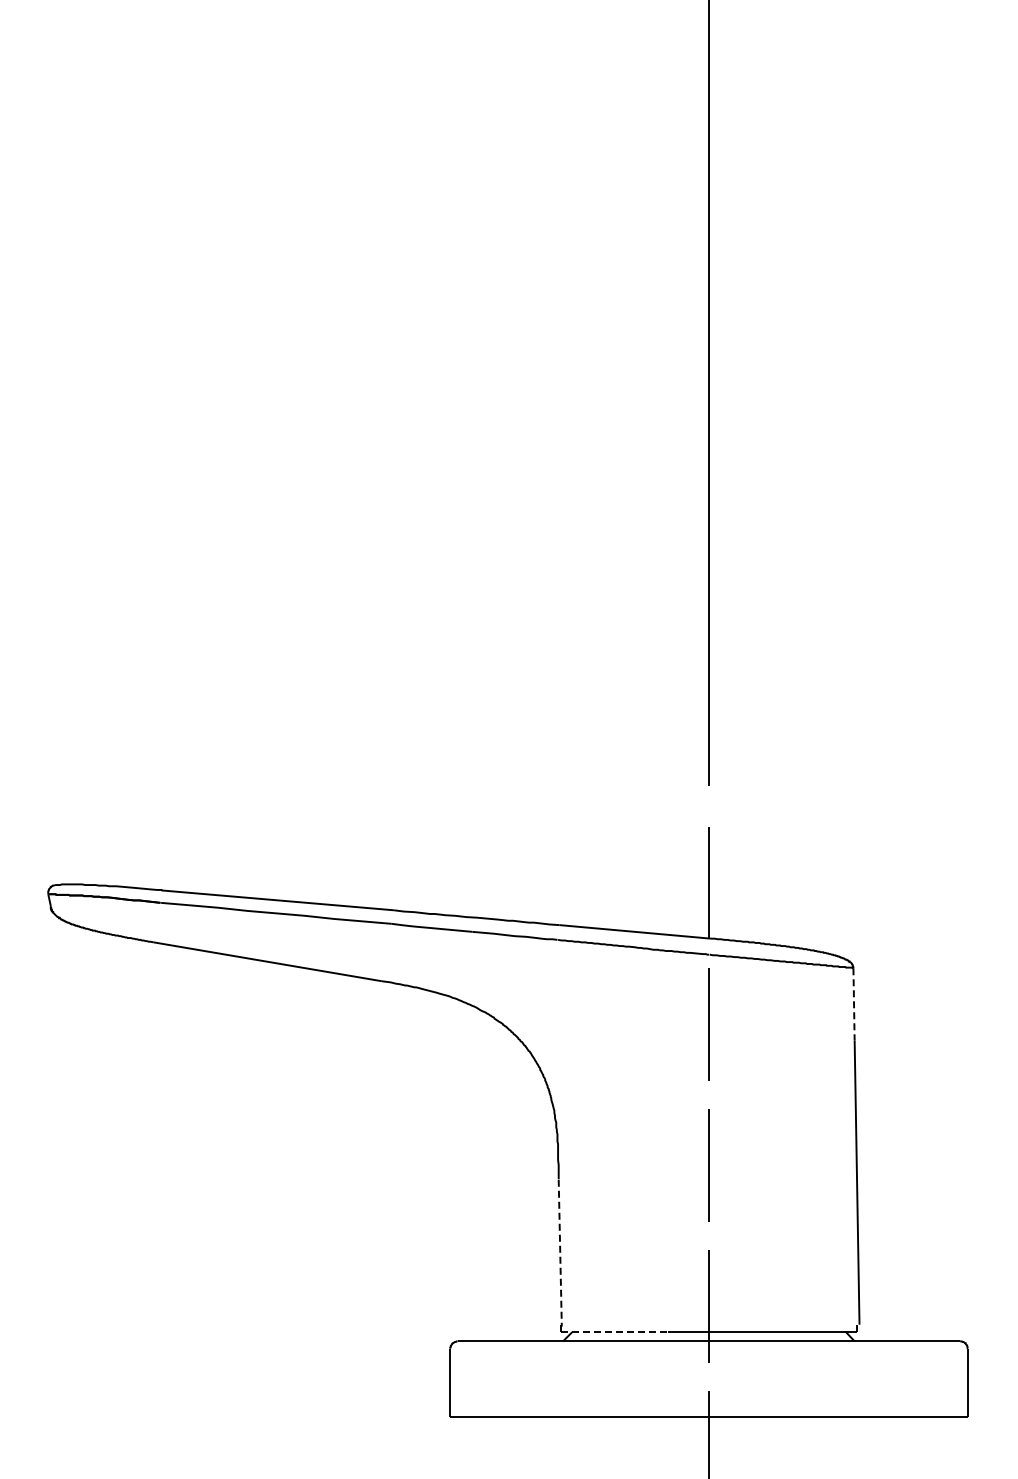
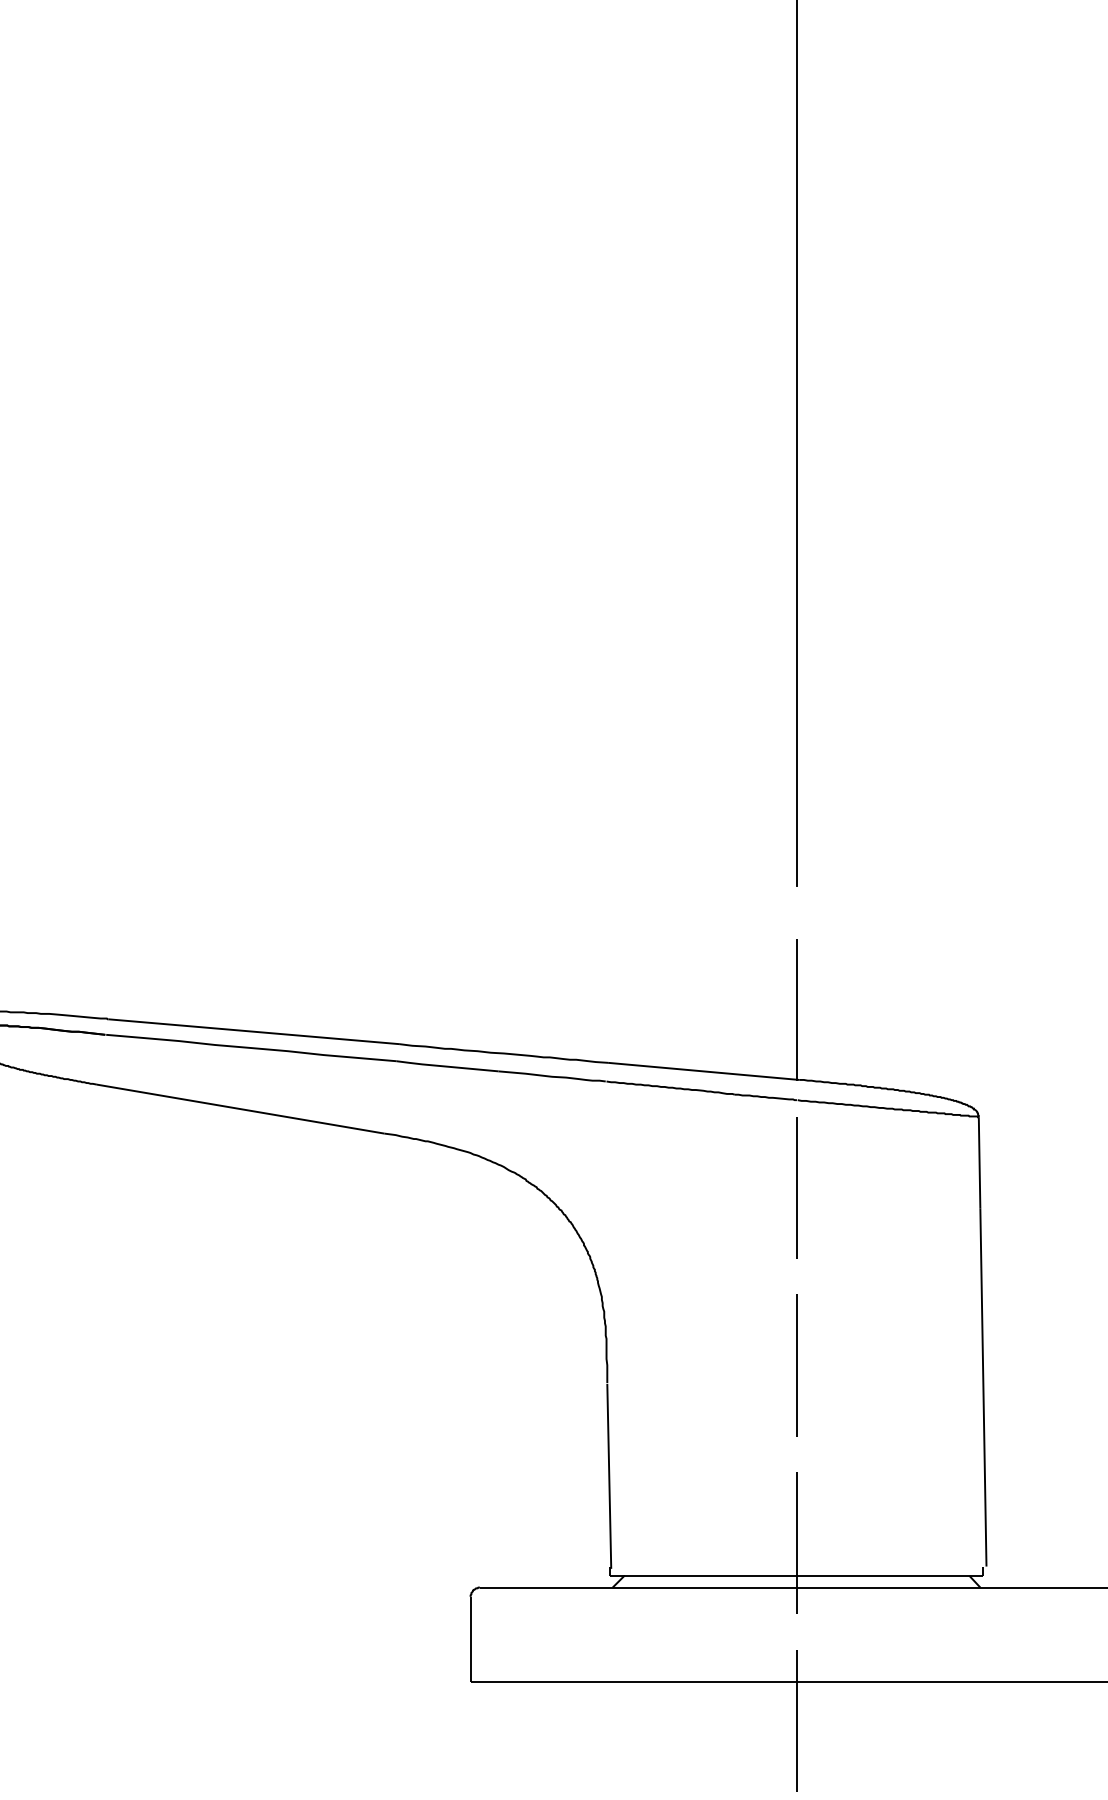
line: (854, 1004) -> (980, 1162), dashed -> solid
line: (560, 1253) -> (609, 1476), dashed -> solid
line: (615, 1332) -> (678, 1576), dashed -> solid

